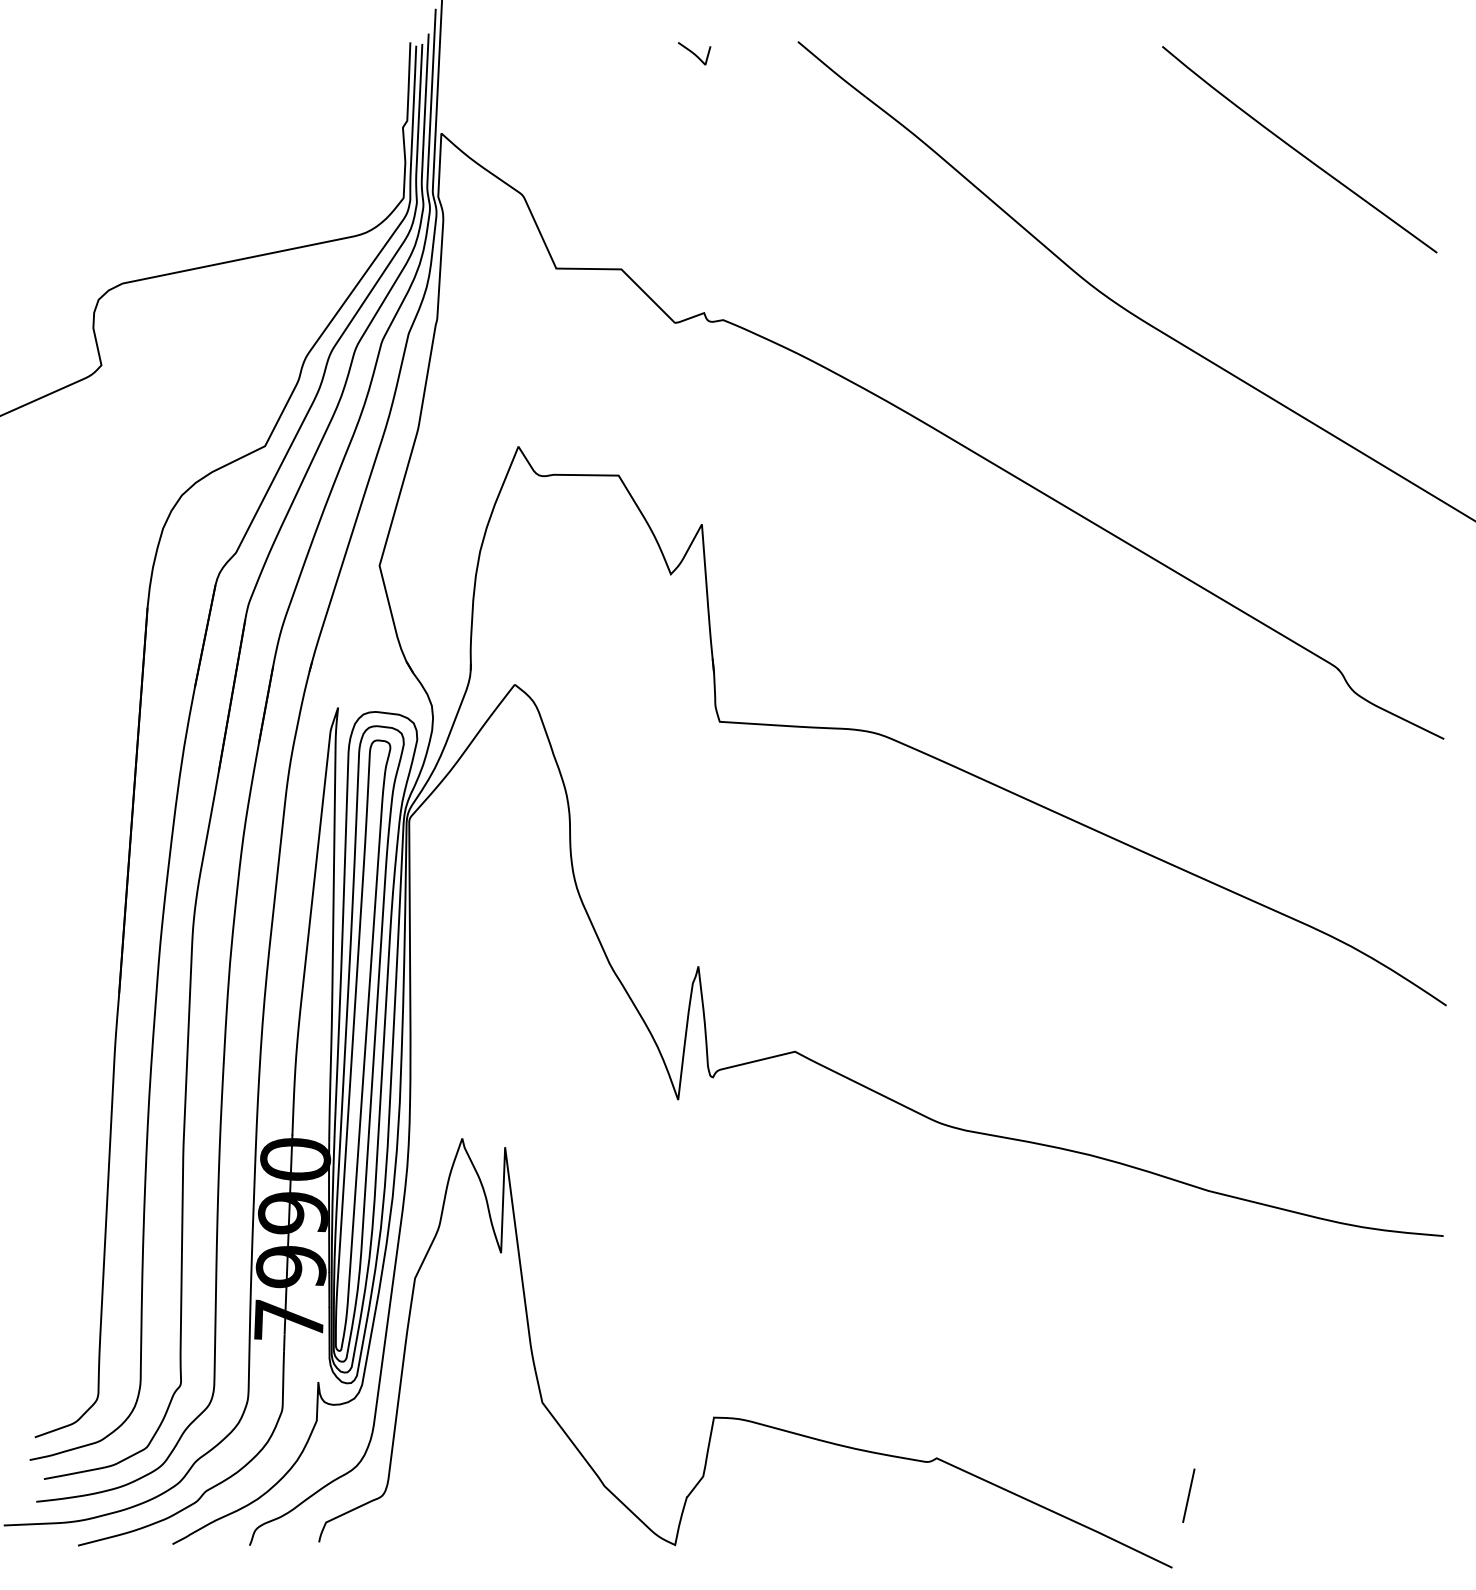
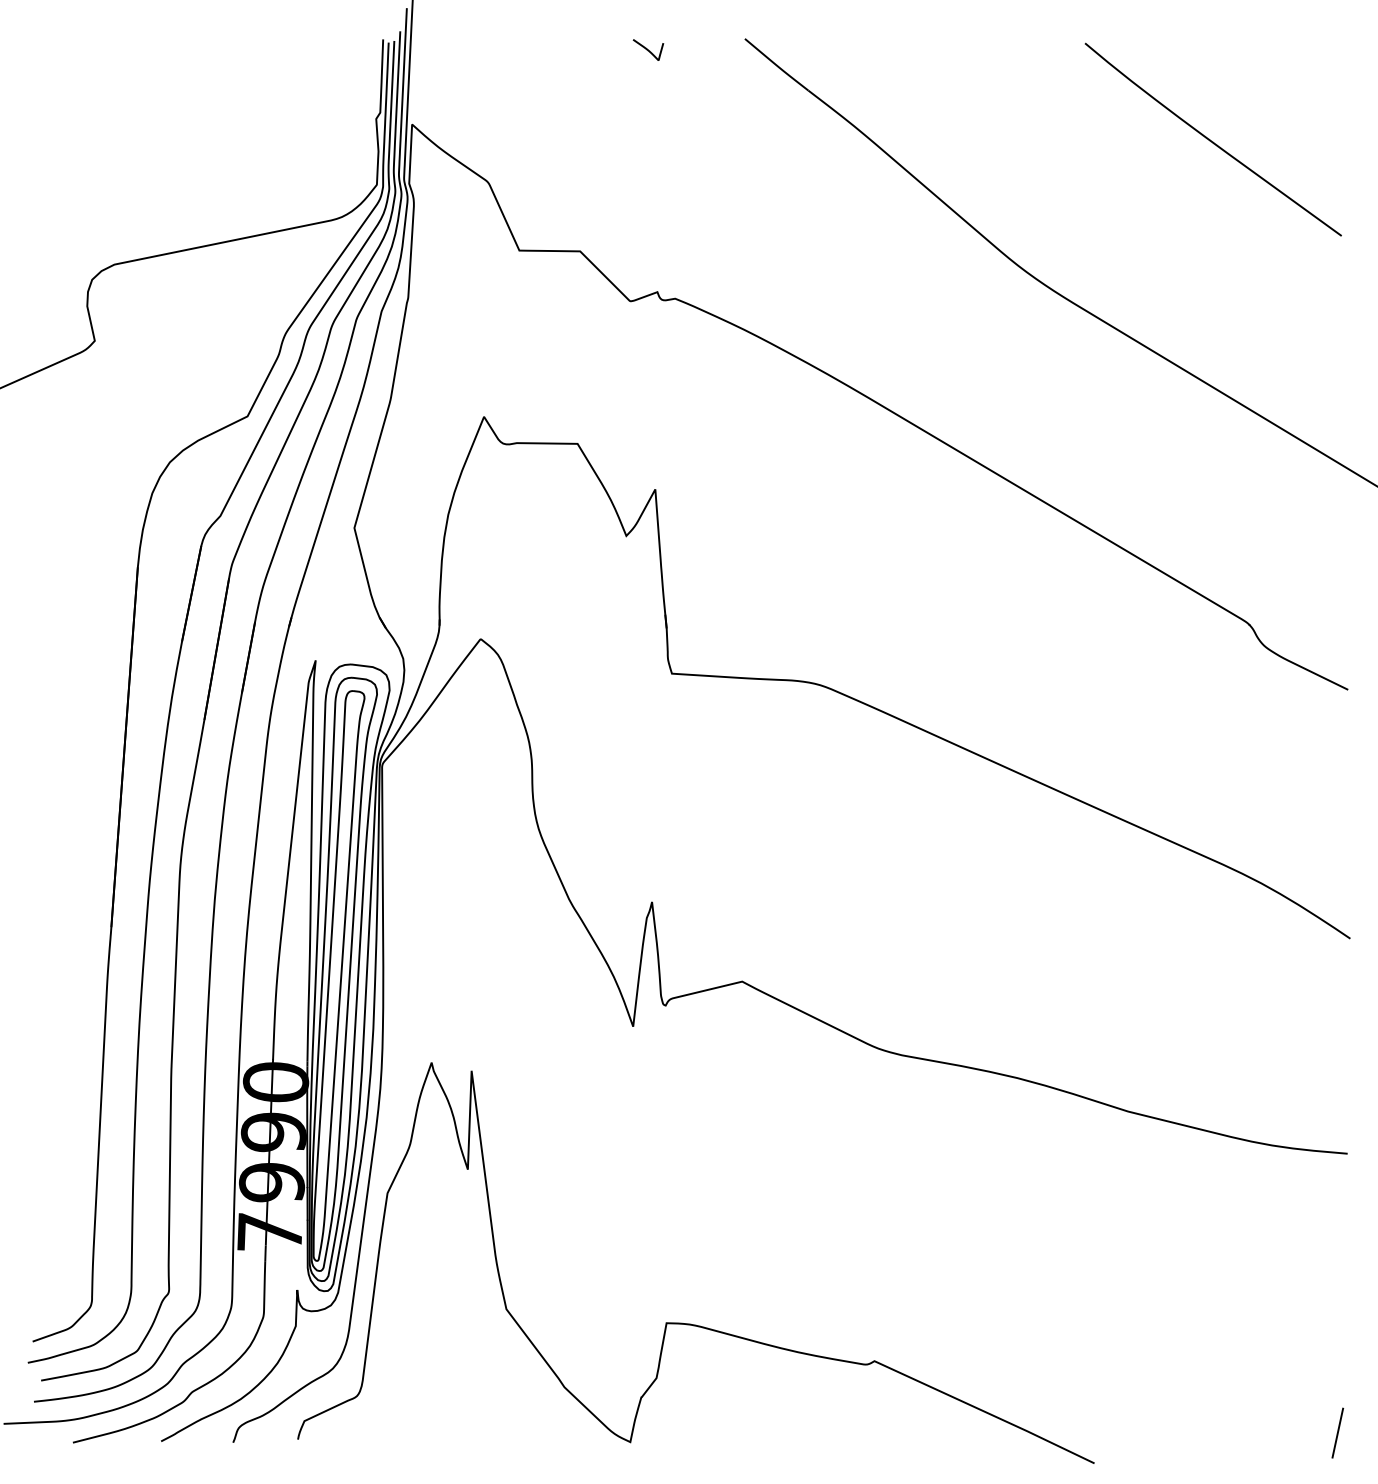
line: (1188, 1495) -> (1337, 1432), moved

